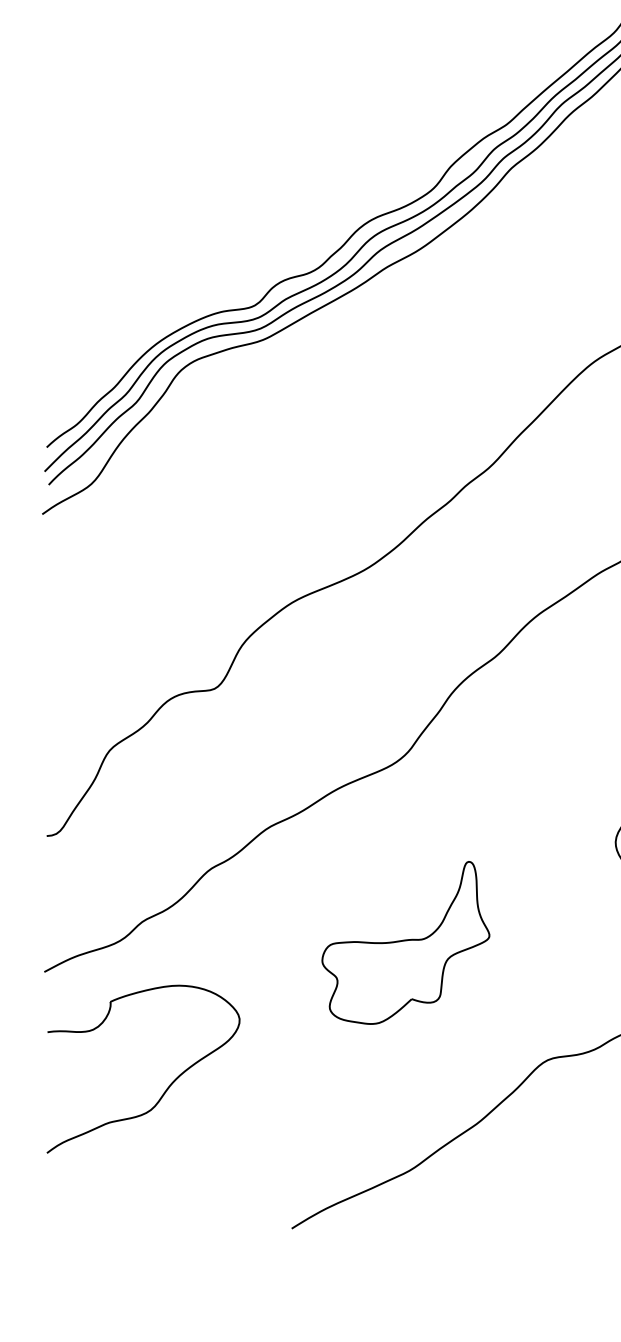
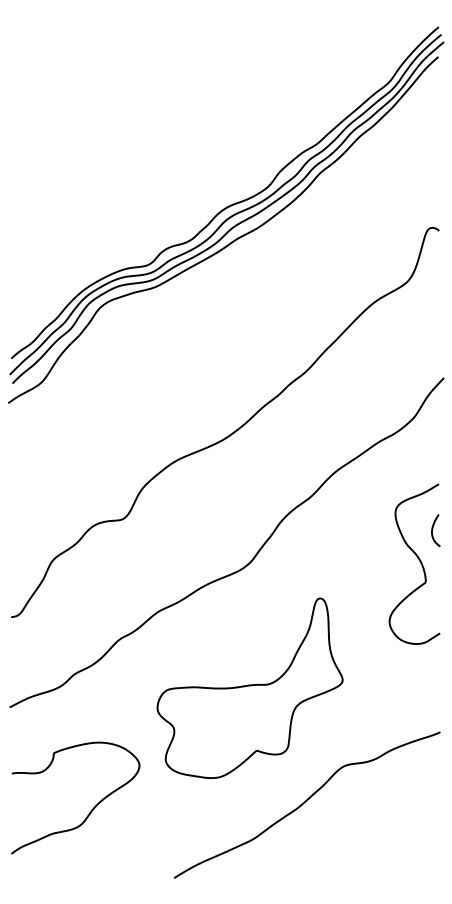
part: (405, 941) -> (249, 687), size x1.67
part: (167, 1086) -> (91, 809), moved

